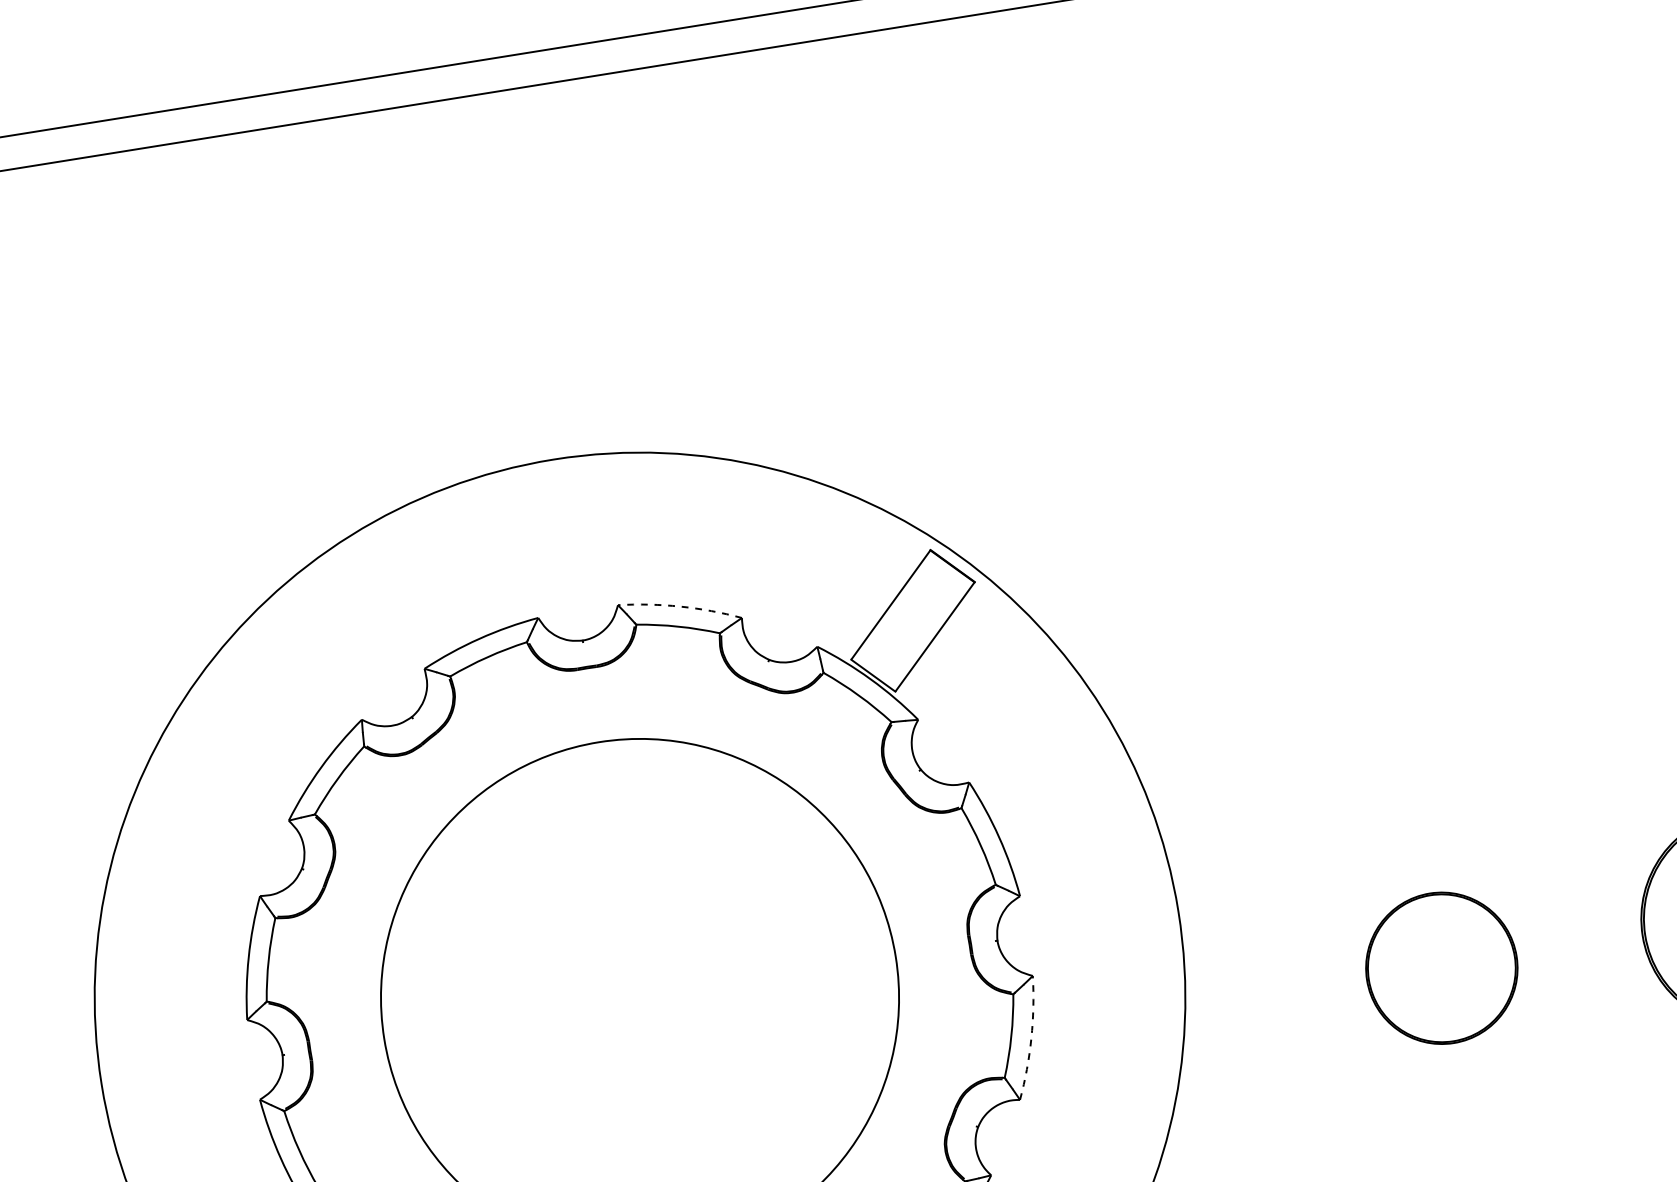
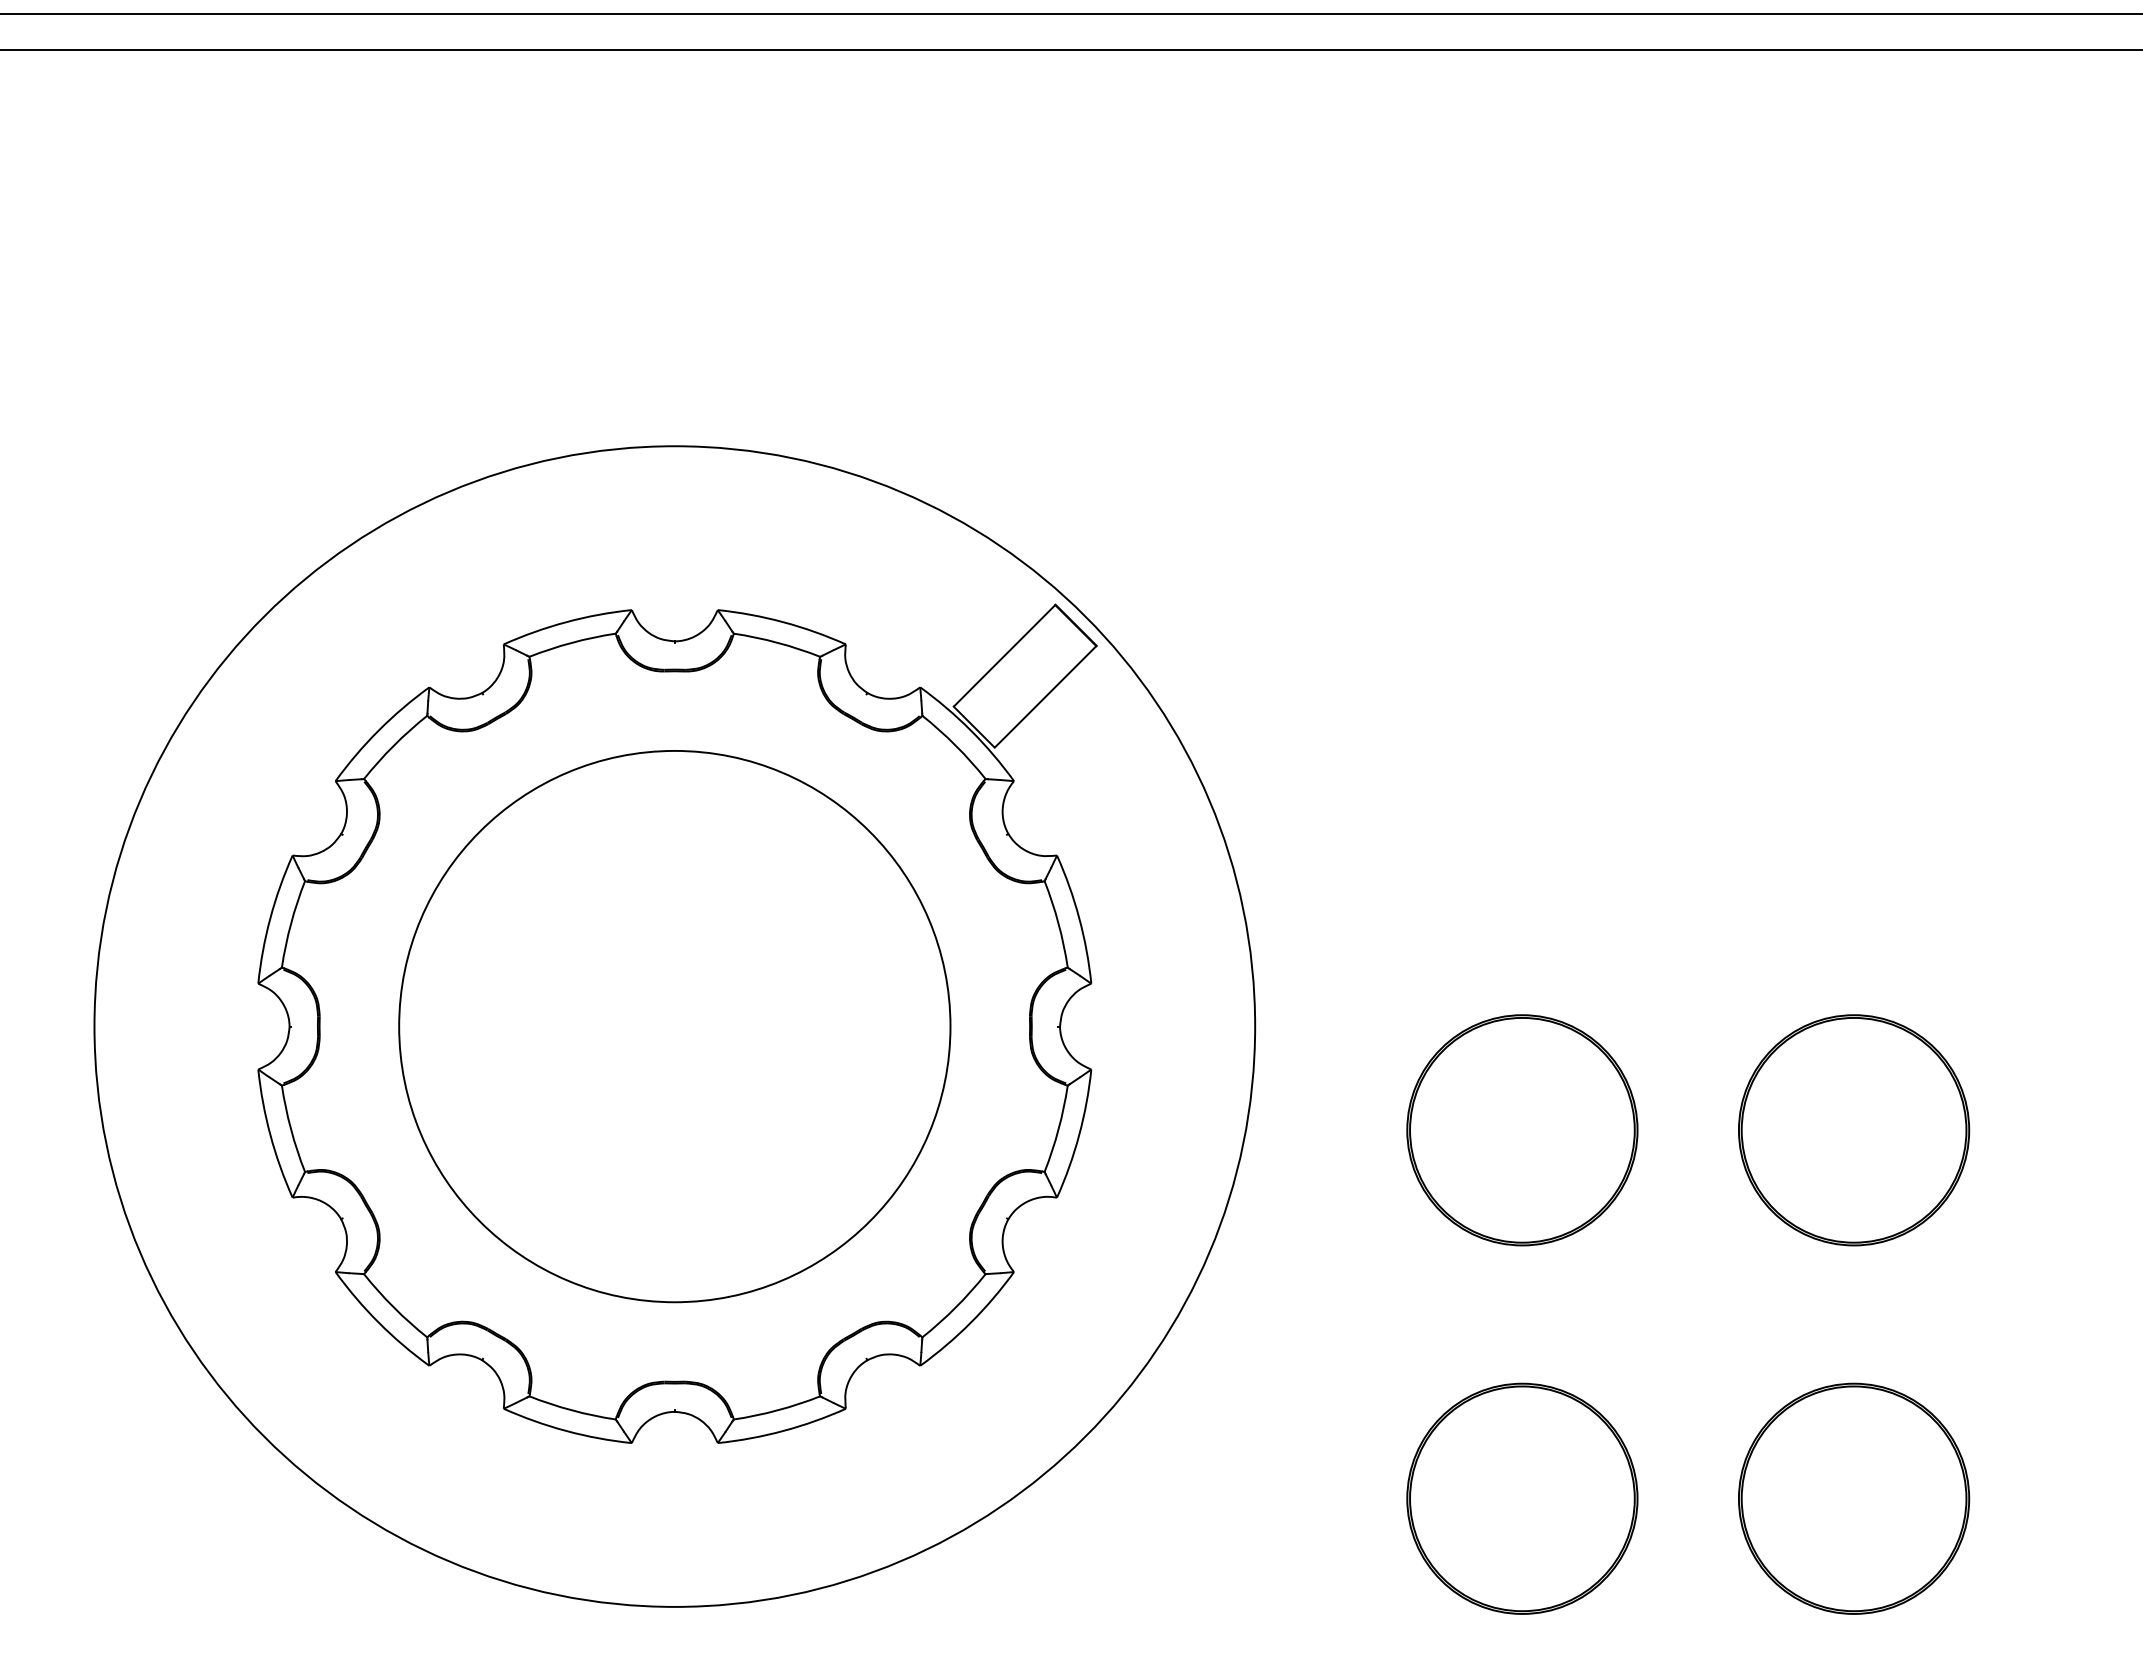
arc: (680, 606) -> (783, 622), dashed -> solid
part: (1441, 968) -> (1522, 1130), size x1.43
arc: (1031, 1037) -> (1079, 1134), dashed -> solid

